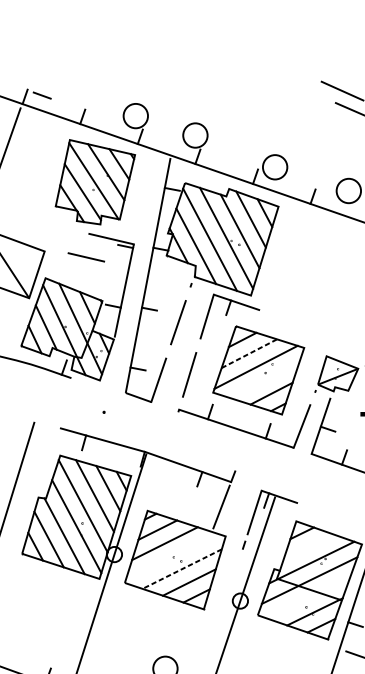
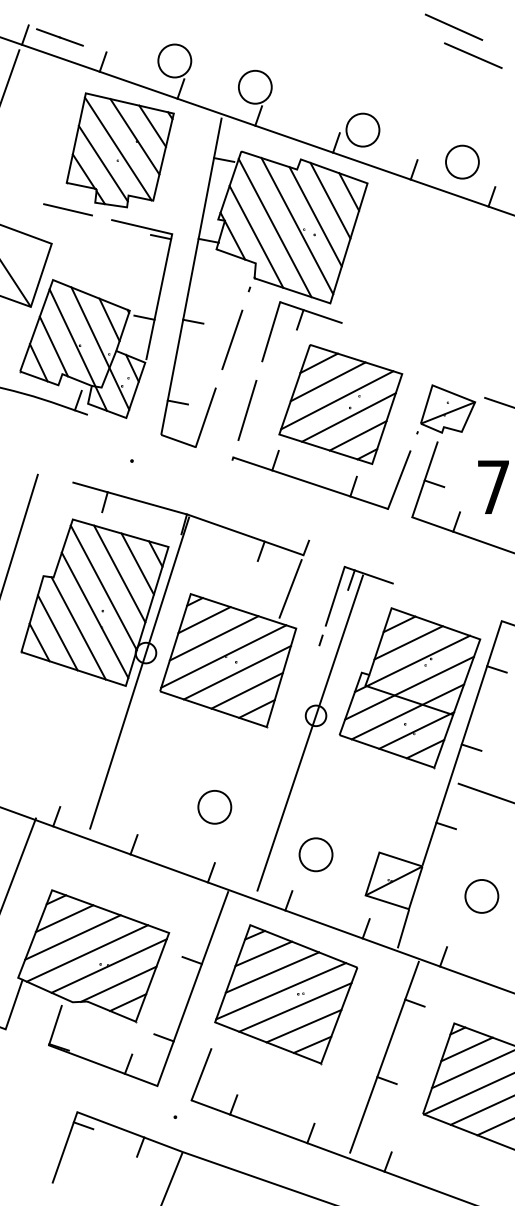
line: (58, 101) -> (70, 41), added
line: (85, 257) -> (67, 209), moved
line: (249, 353) -> (328, 381), dashed -> solid
line: (264, 380) -> (348, 417), added
line: (308, 546) -> (408, 642), added
line: (171, 557) -> (223, 656), added
line: (182, 568) -> (237, 672), dashed -> solid
line: (308, 597) -> (407, 711), added

